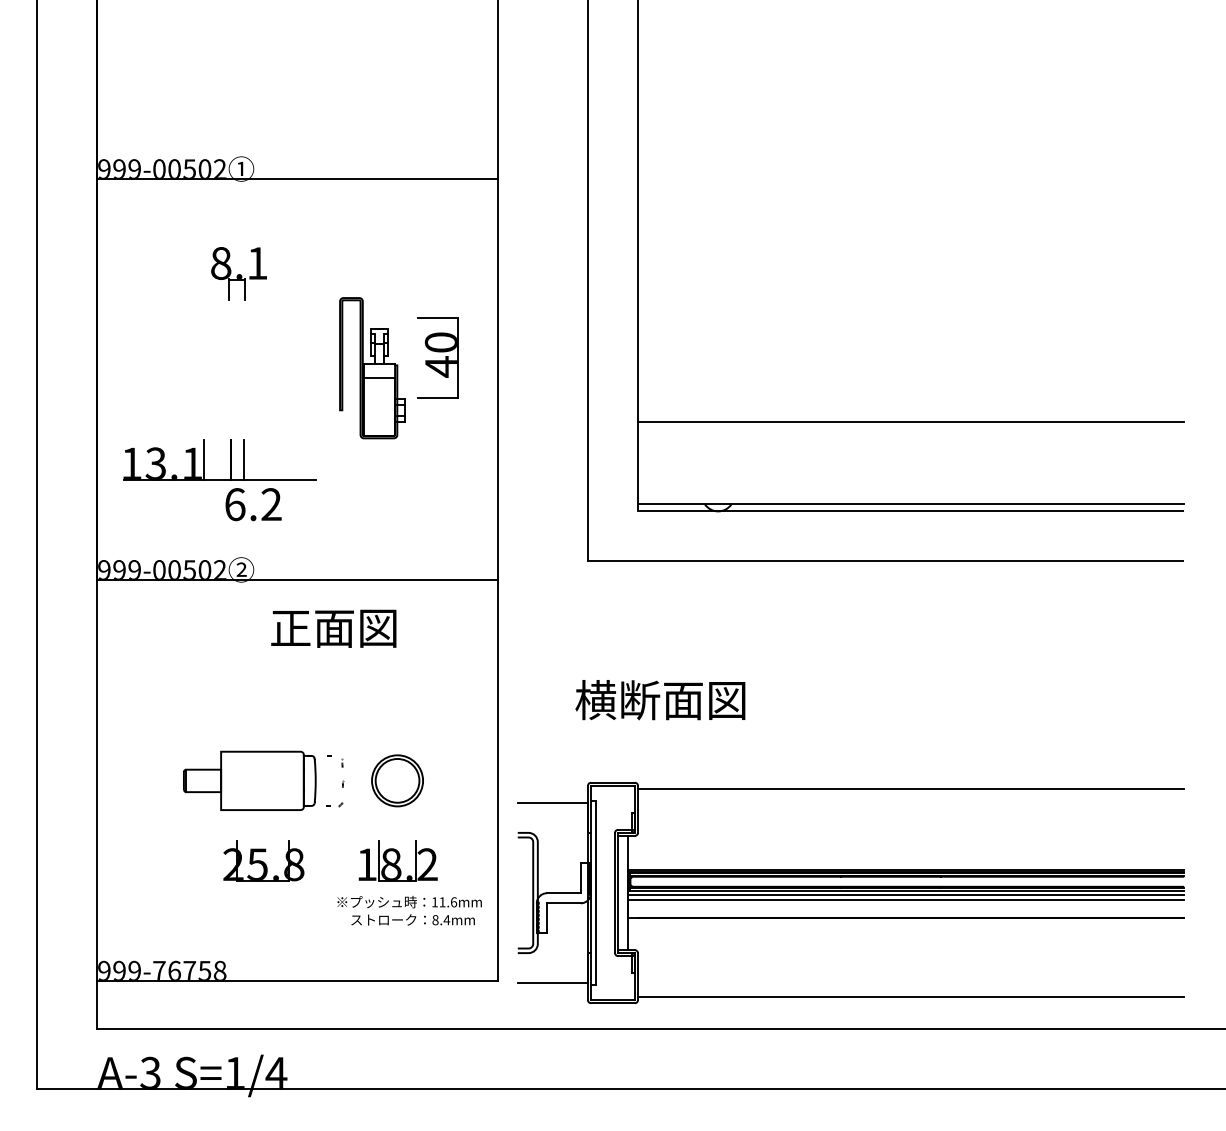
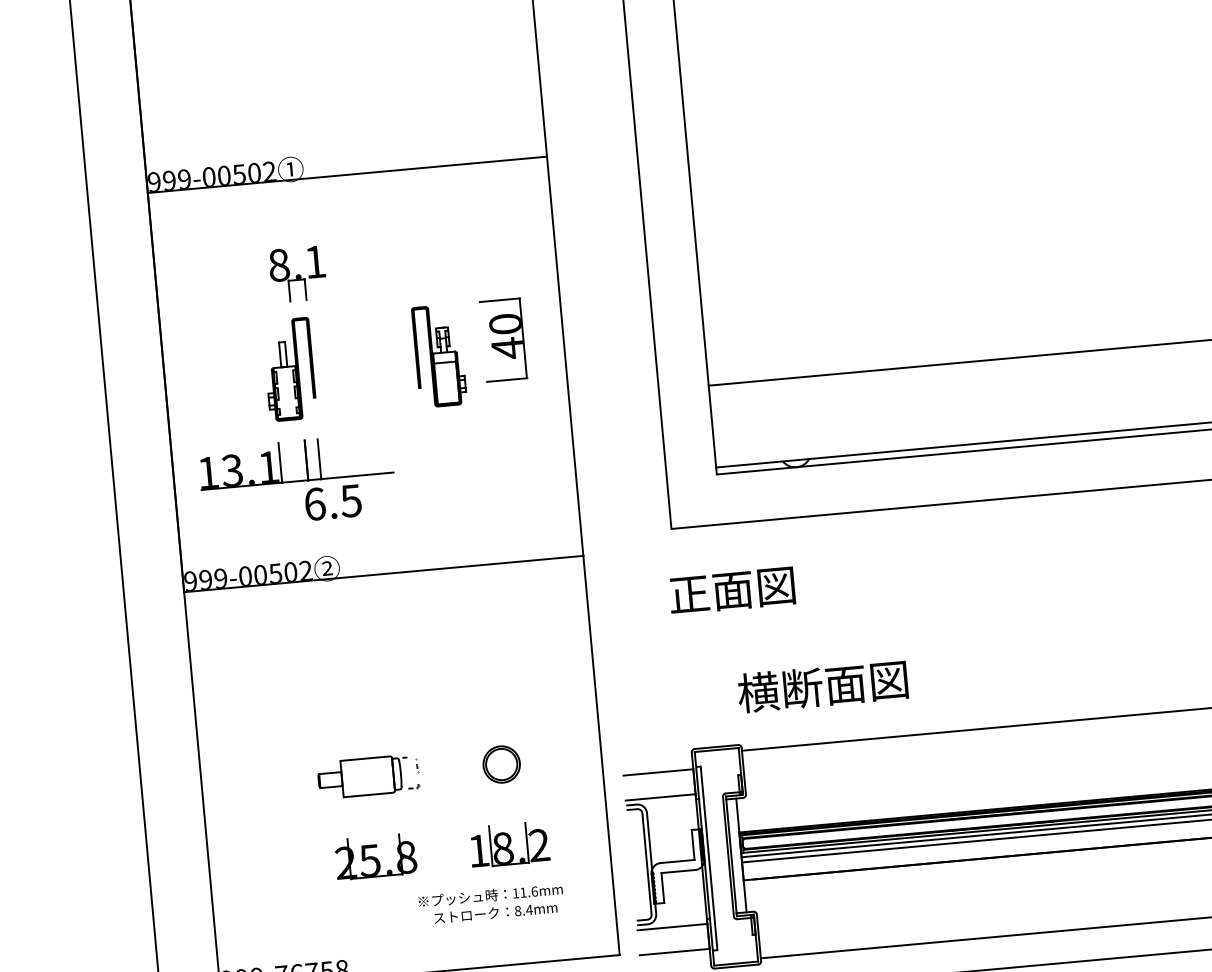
part: (222, 368) -> (290, 369), added
part: (372, 368) -> (439, 356), size x0.71
text: (271, 504) -> (351, 500), 6.2 -> 6.5
text: (333, 628) -> (731, 590), moved
text: (660, 700) -> (822, 686), moved
part: (263, 780) -> (368, 776), size x0.62
part: (397, 780) -> (501, 764), size x0.71
line: (552, 827) -> (660, 797), added
text: (409, 910) -> (491, 903), moved
line: (552, 958) -> (672, 927), added

